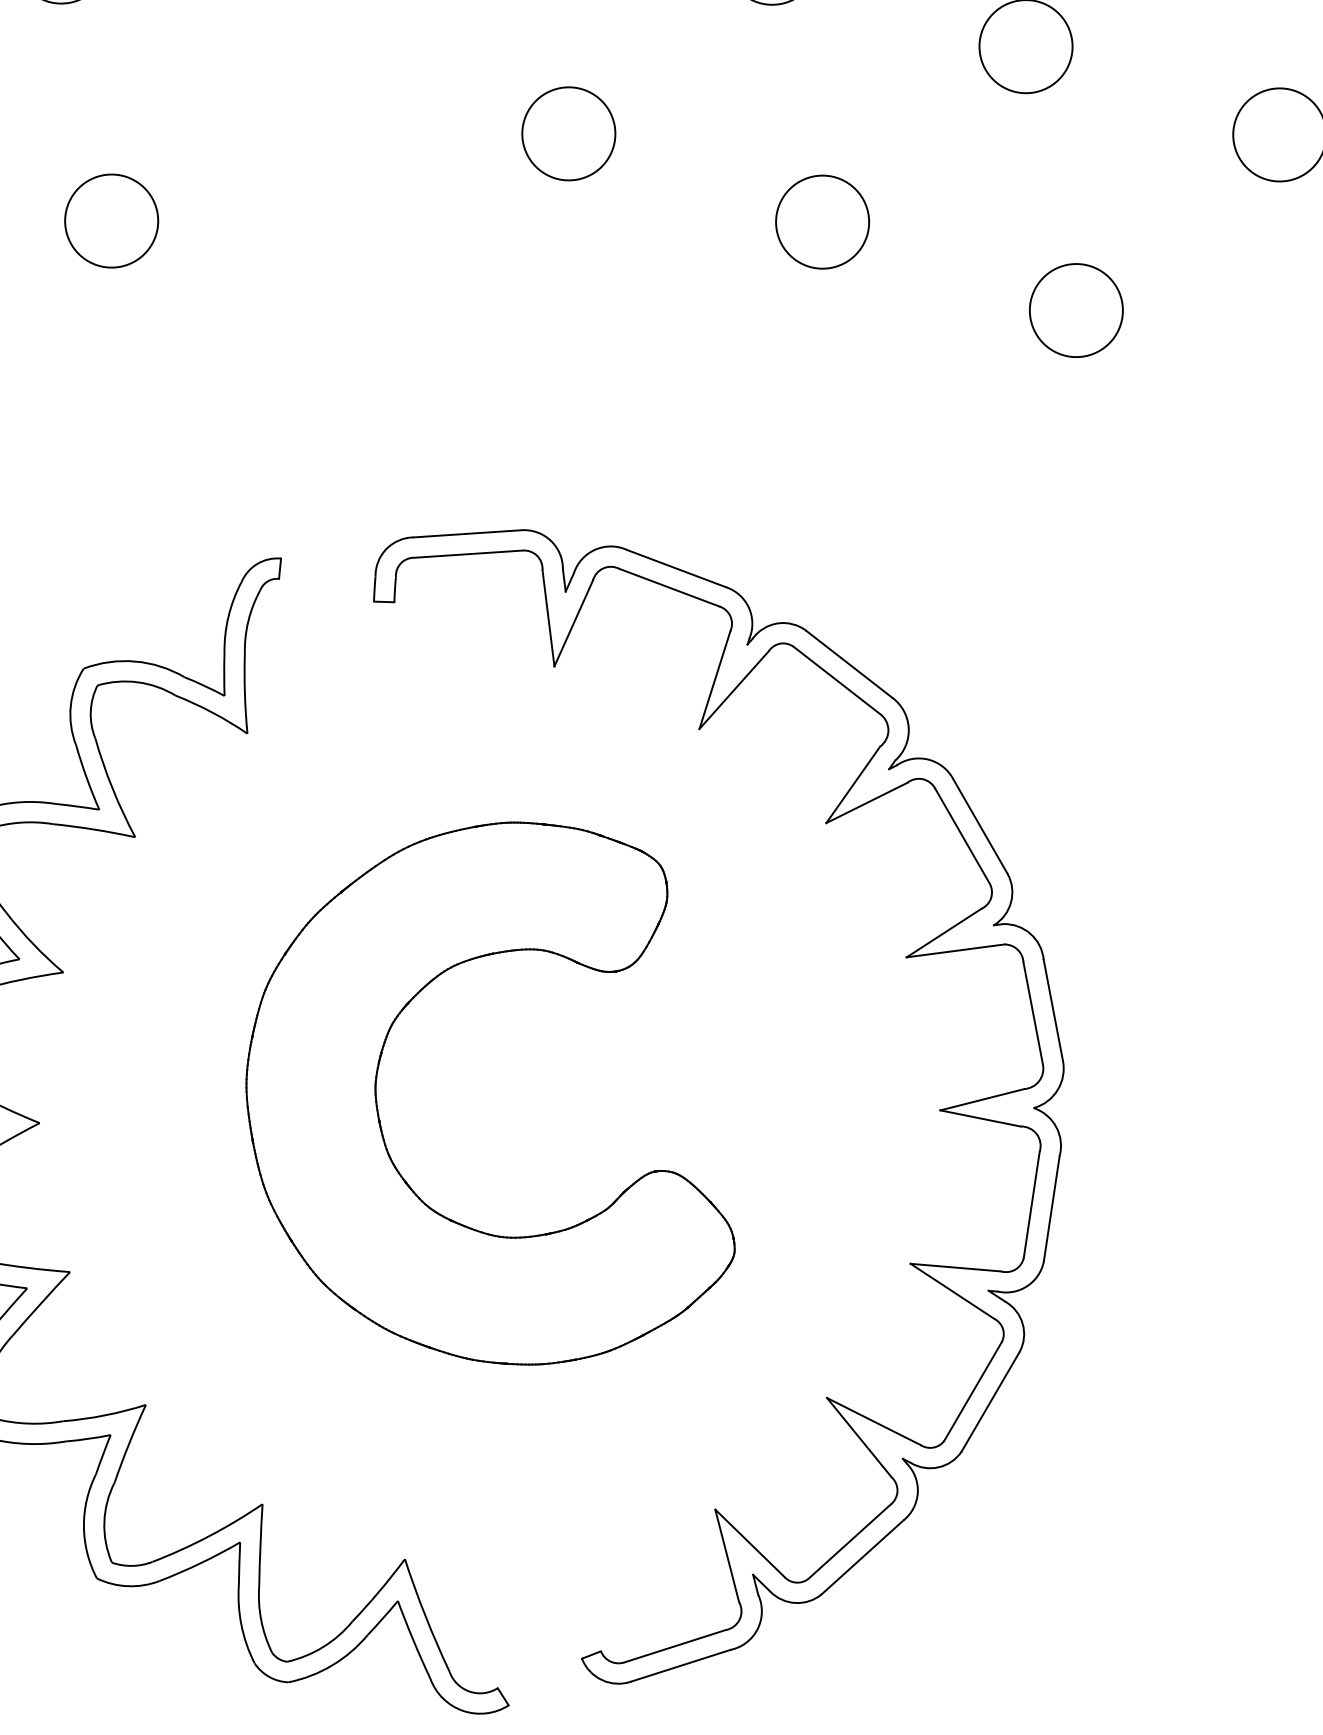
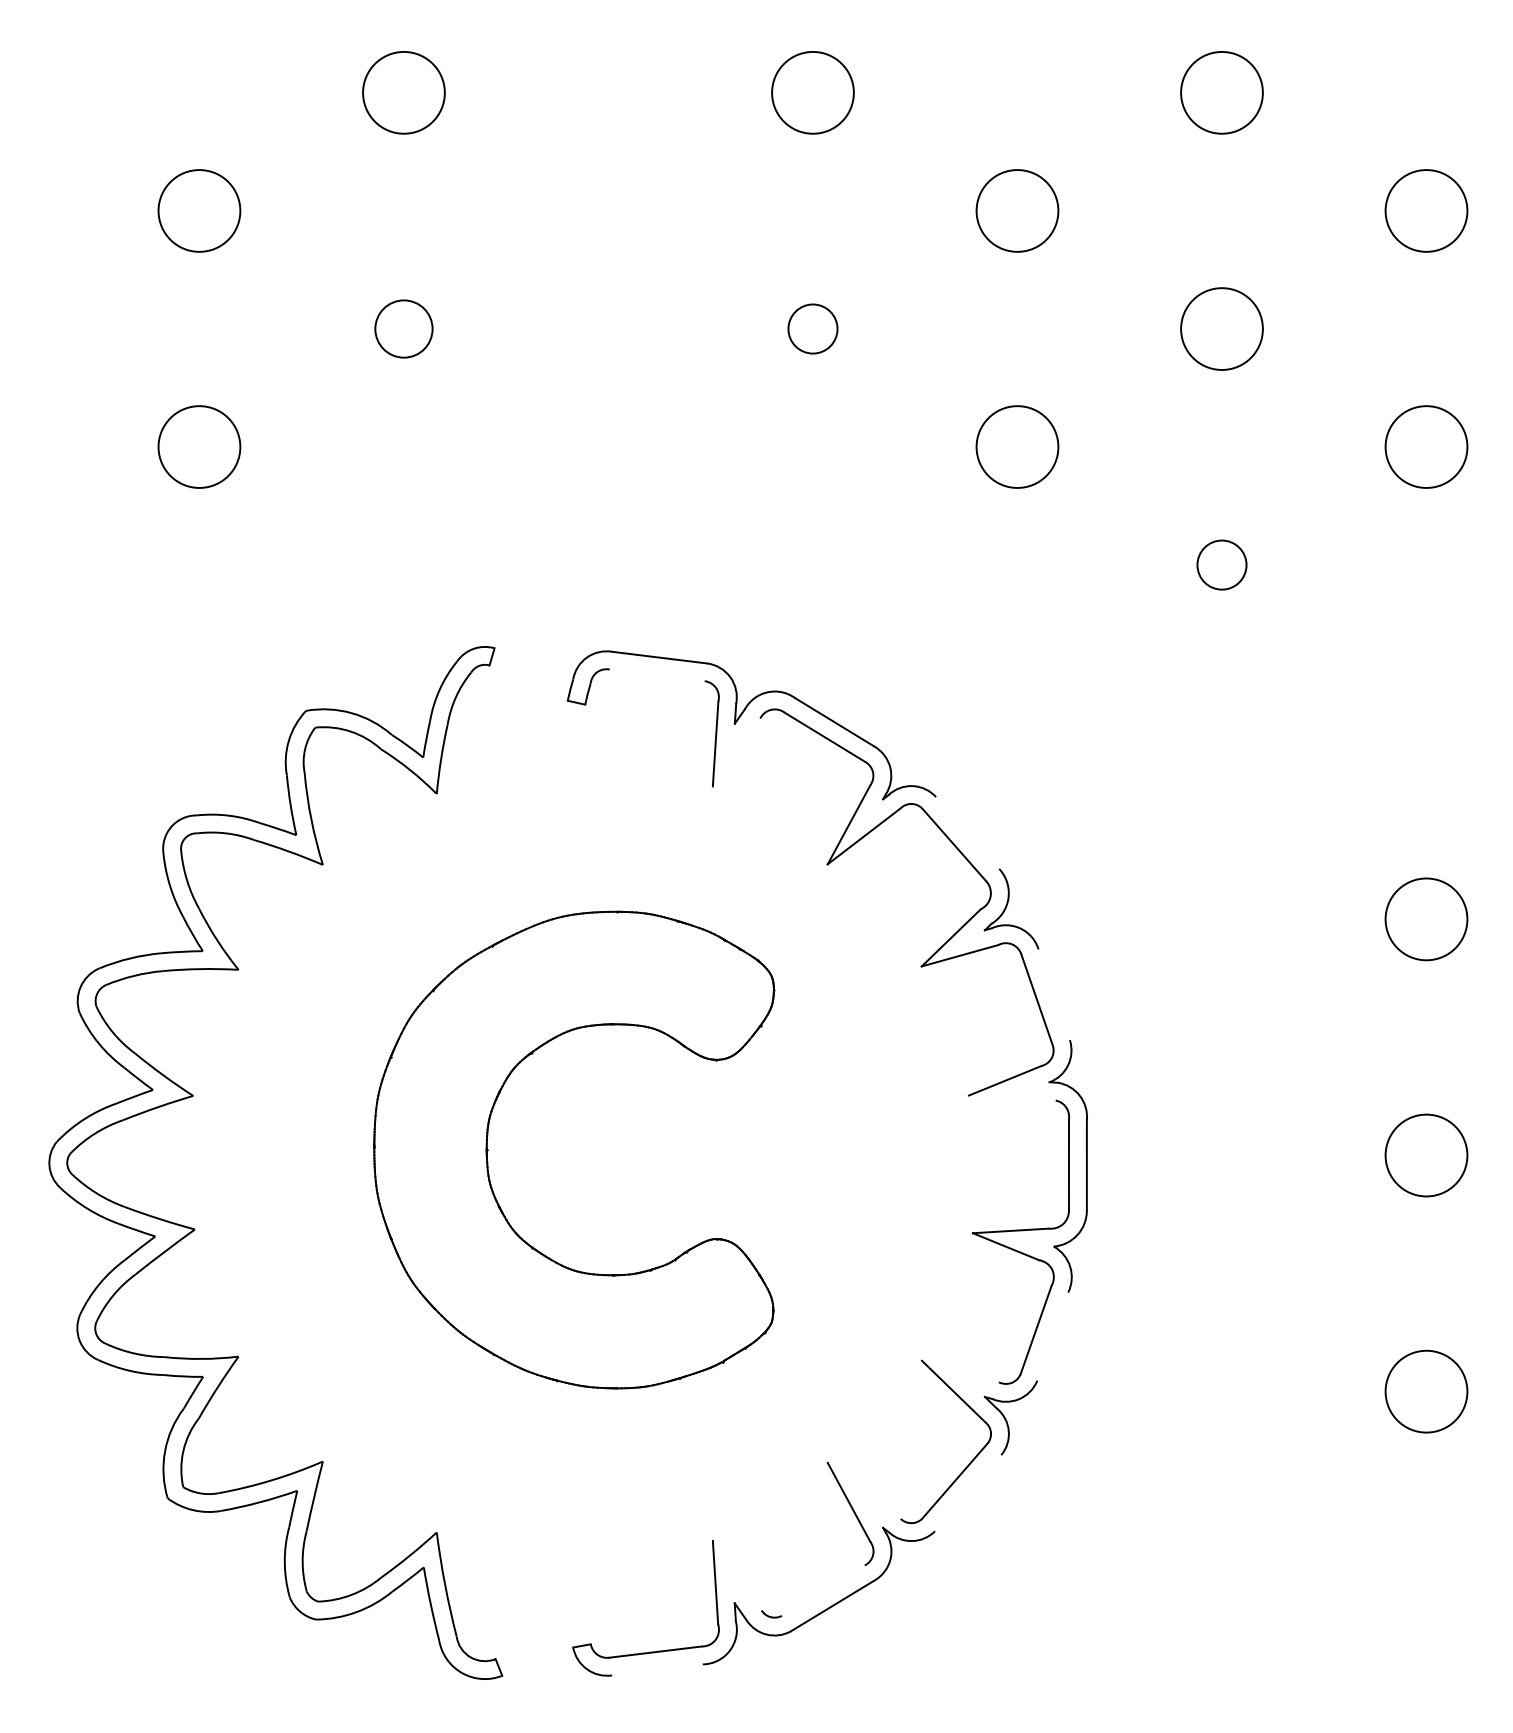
circle: (568, 133) -> (812, 328), size x0.6
circle: (111, 220) -> (403, 328), size x0.7
circle: (1075, 309) -> (1221, 564), size x0.6
line: (467, 554) -> (656, 675), removed
line: (573, 623) -> (736, 752), removed
line: (848, 663) -> (967, 832), removed
line: (979, 826) -> (1053, 994), removed
line: (954, 950) -> (1011, 1097), removed
line: (1051, 1208) -> (1052, 1336), removed
line: (954, 1267) -> (959, 1371), removed
line: (990, 1402) -> (968, 1493), removed
line: (872, 1421) -> (863, 1490), removed
line: (848, 1541) -> (822, 1590), removed
line: (749, 1543) -> (736, 1575), removed
line: (680, 1665) -> (657, 1669), removed

